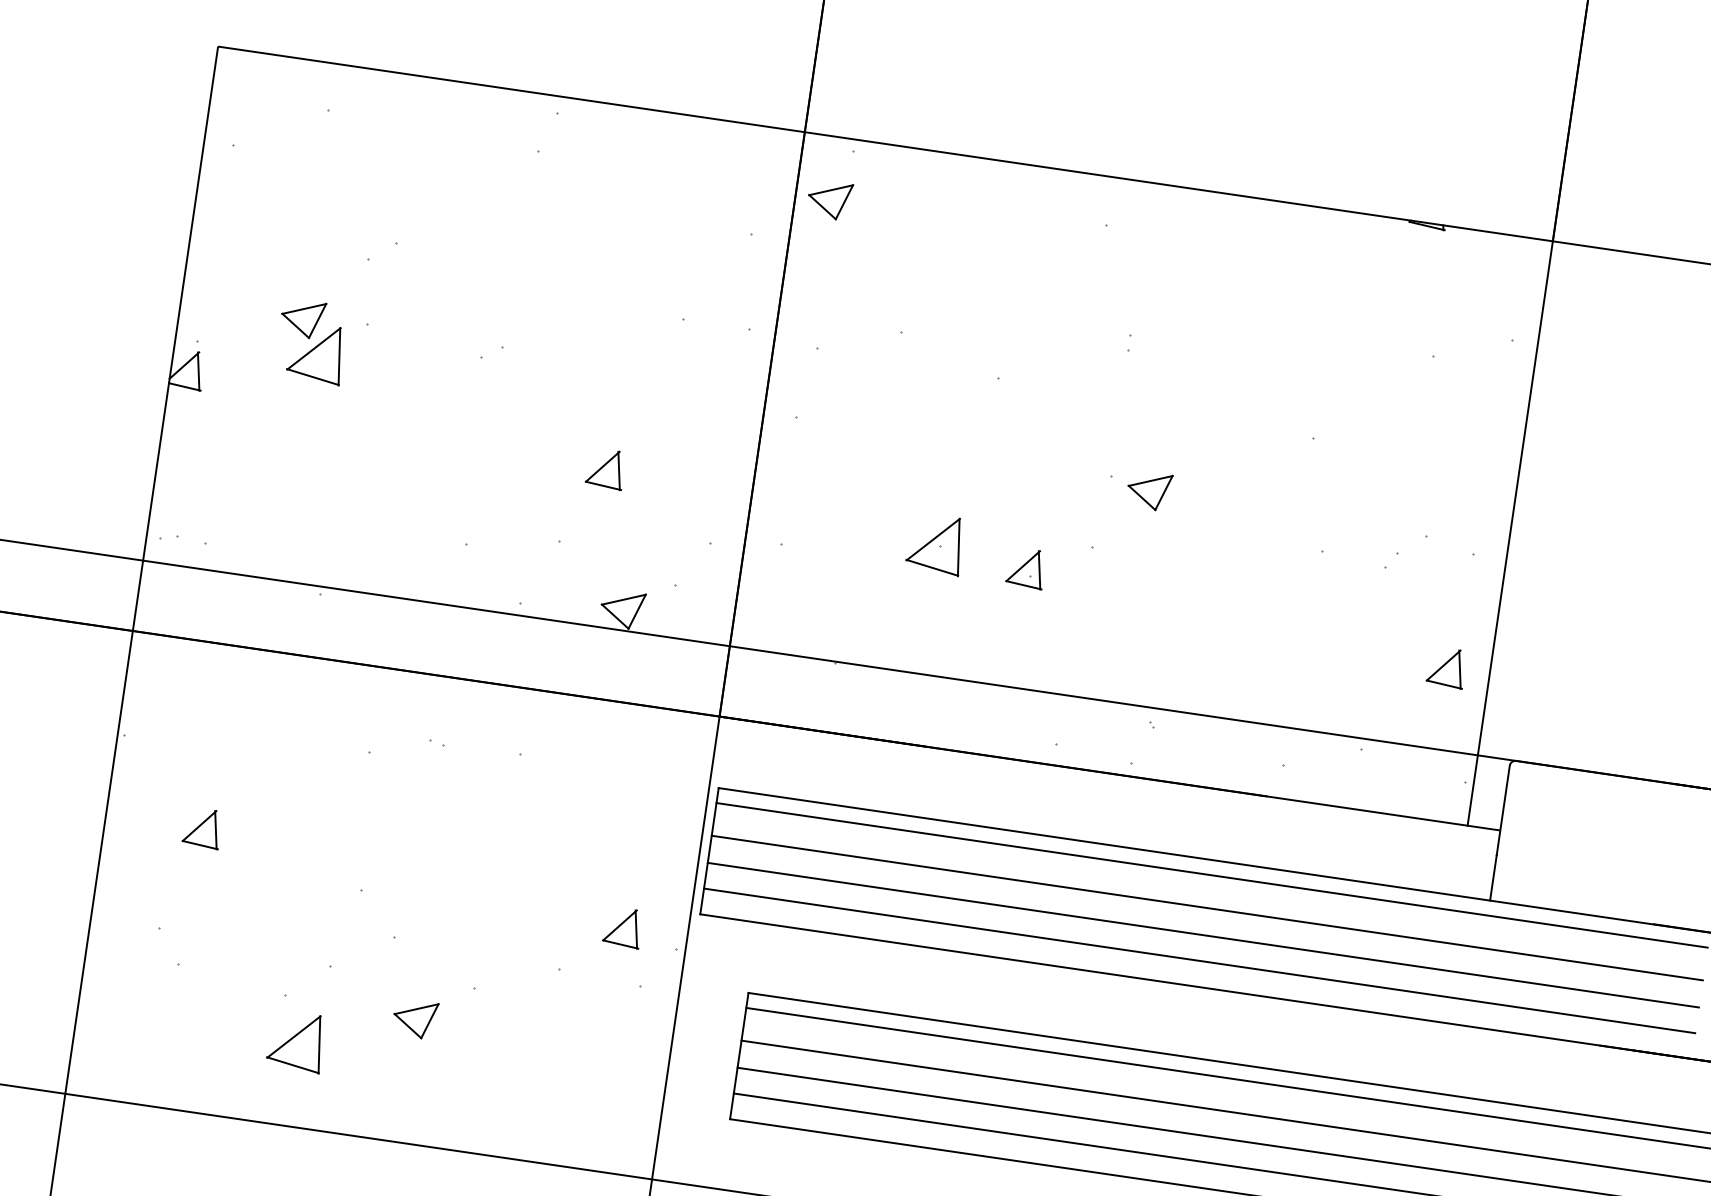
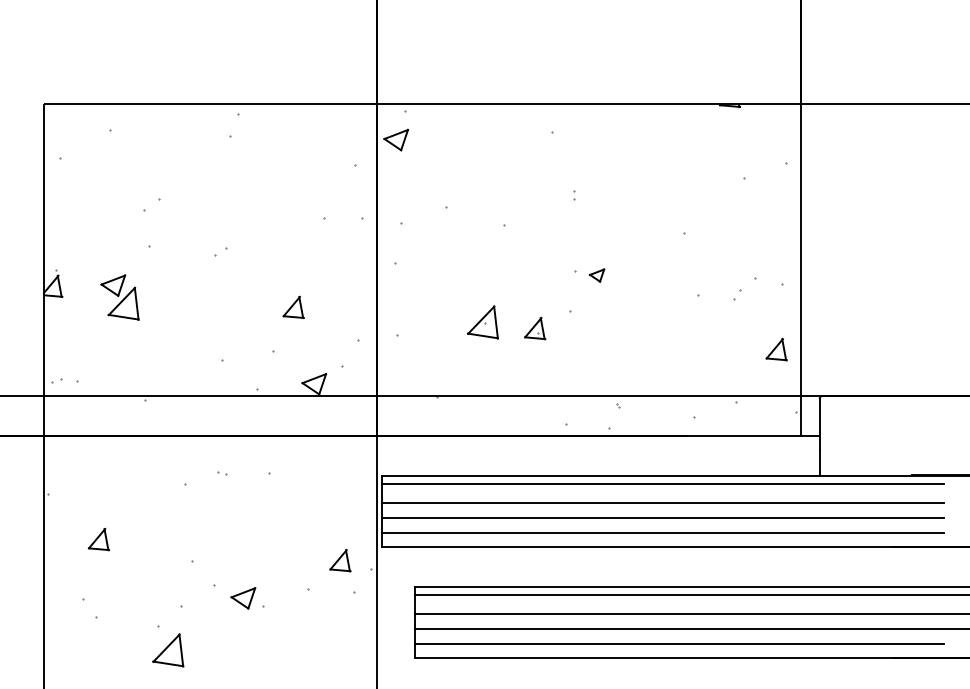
part: (310, 341) -> (119, 297), moved
part: (1148, 490) -> (596, 275), size x0.6
part: (415, 1019) -> (243, 598), moved

